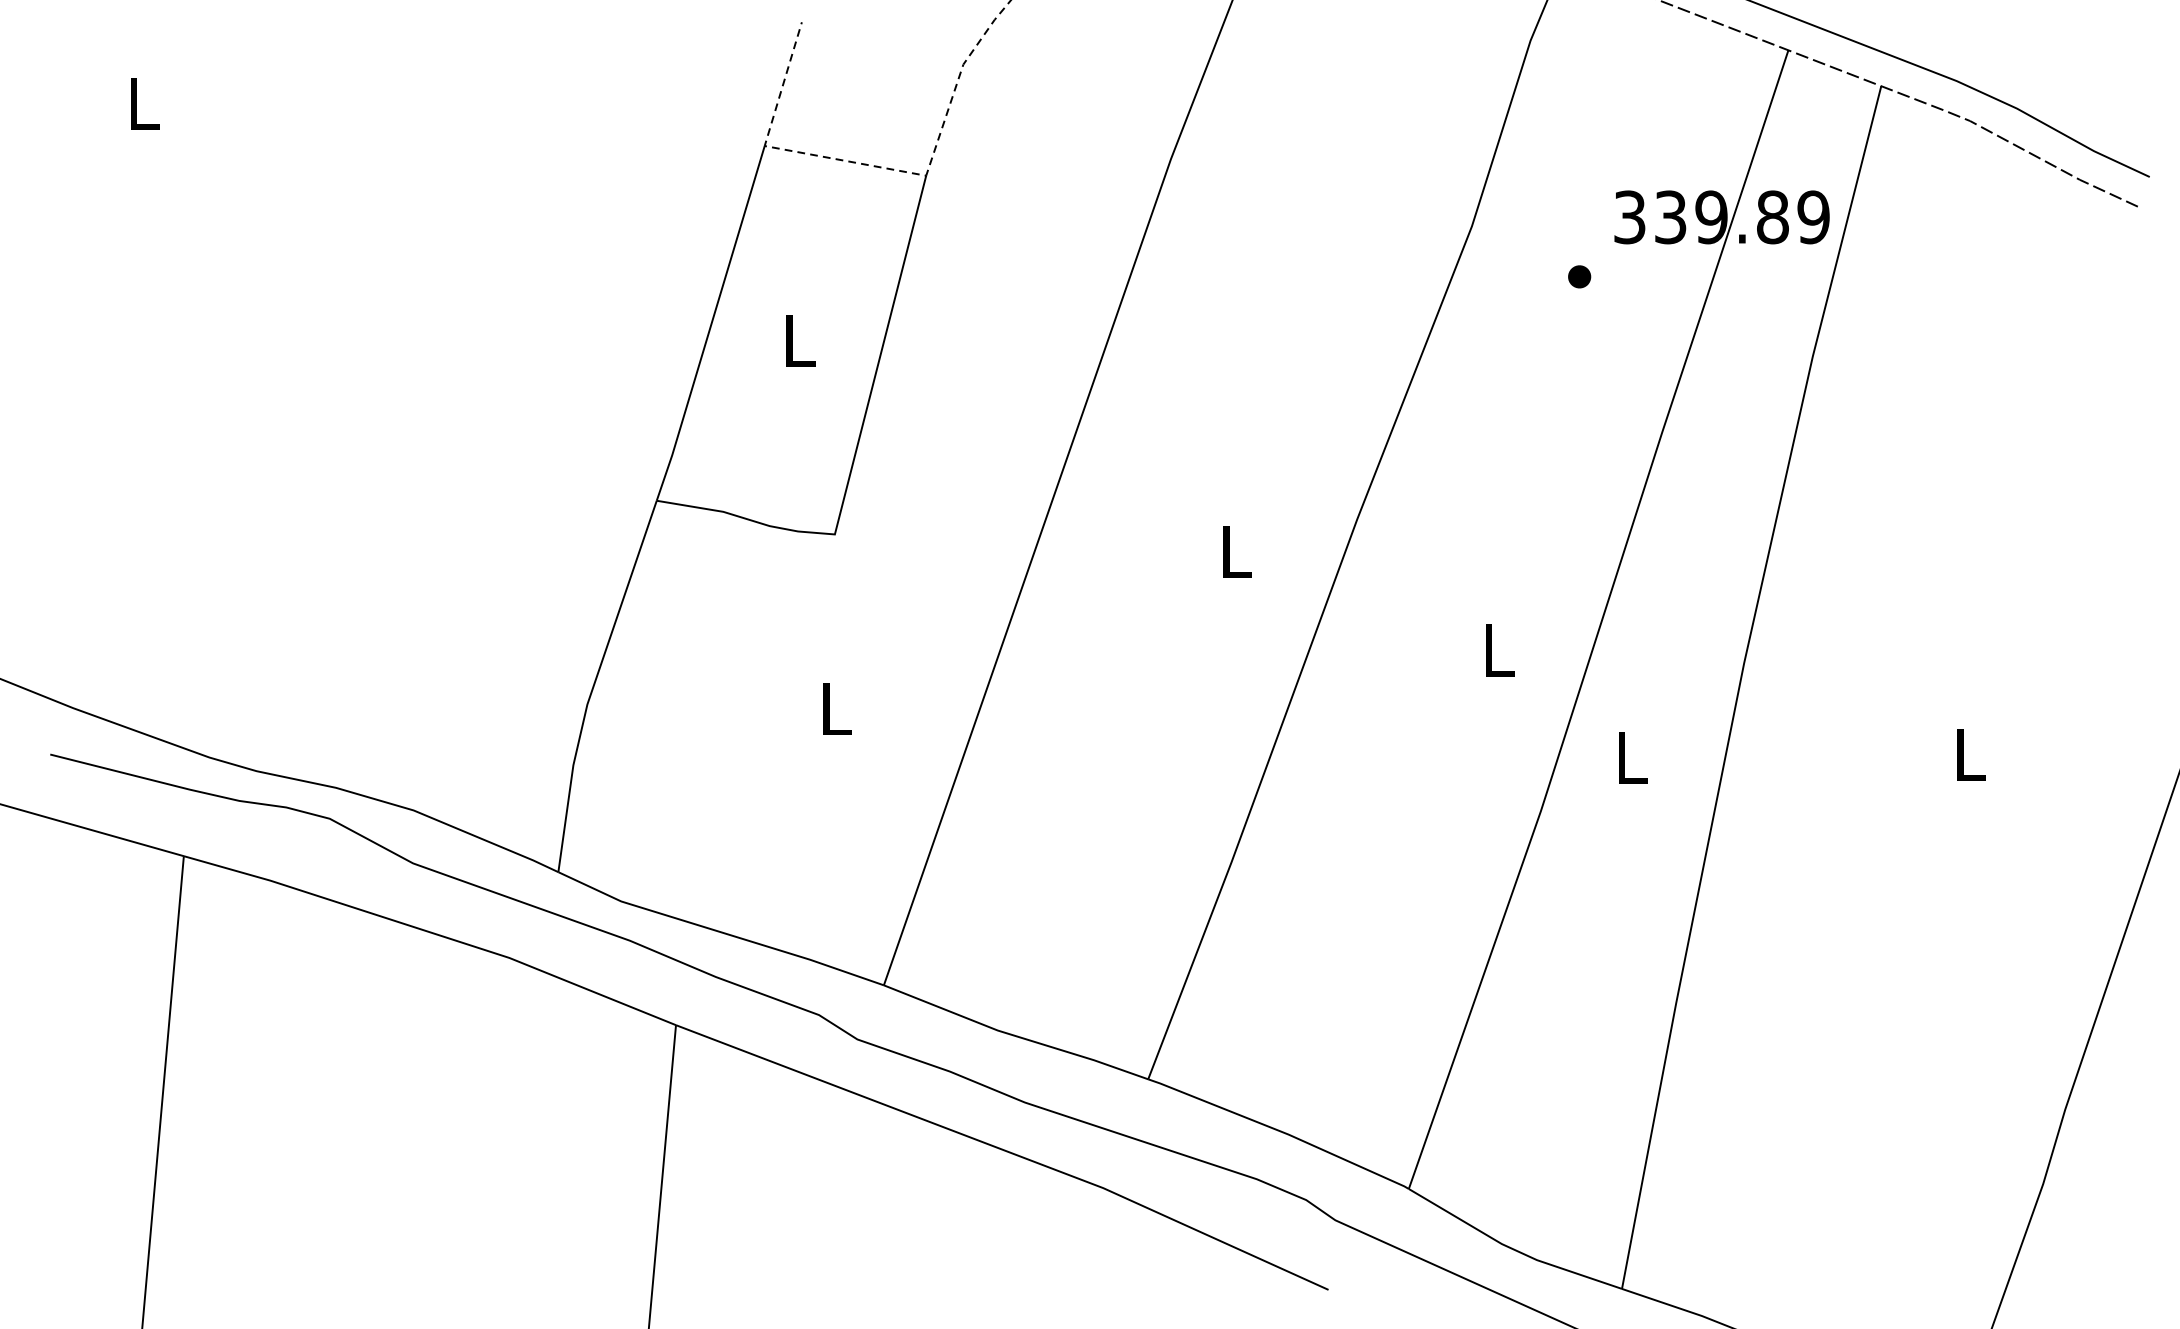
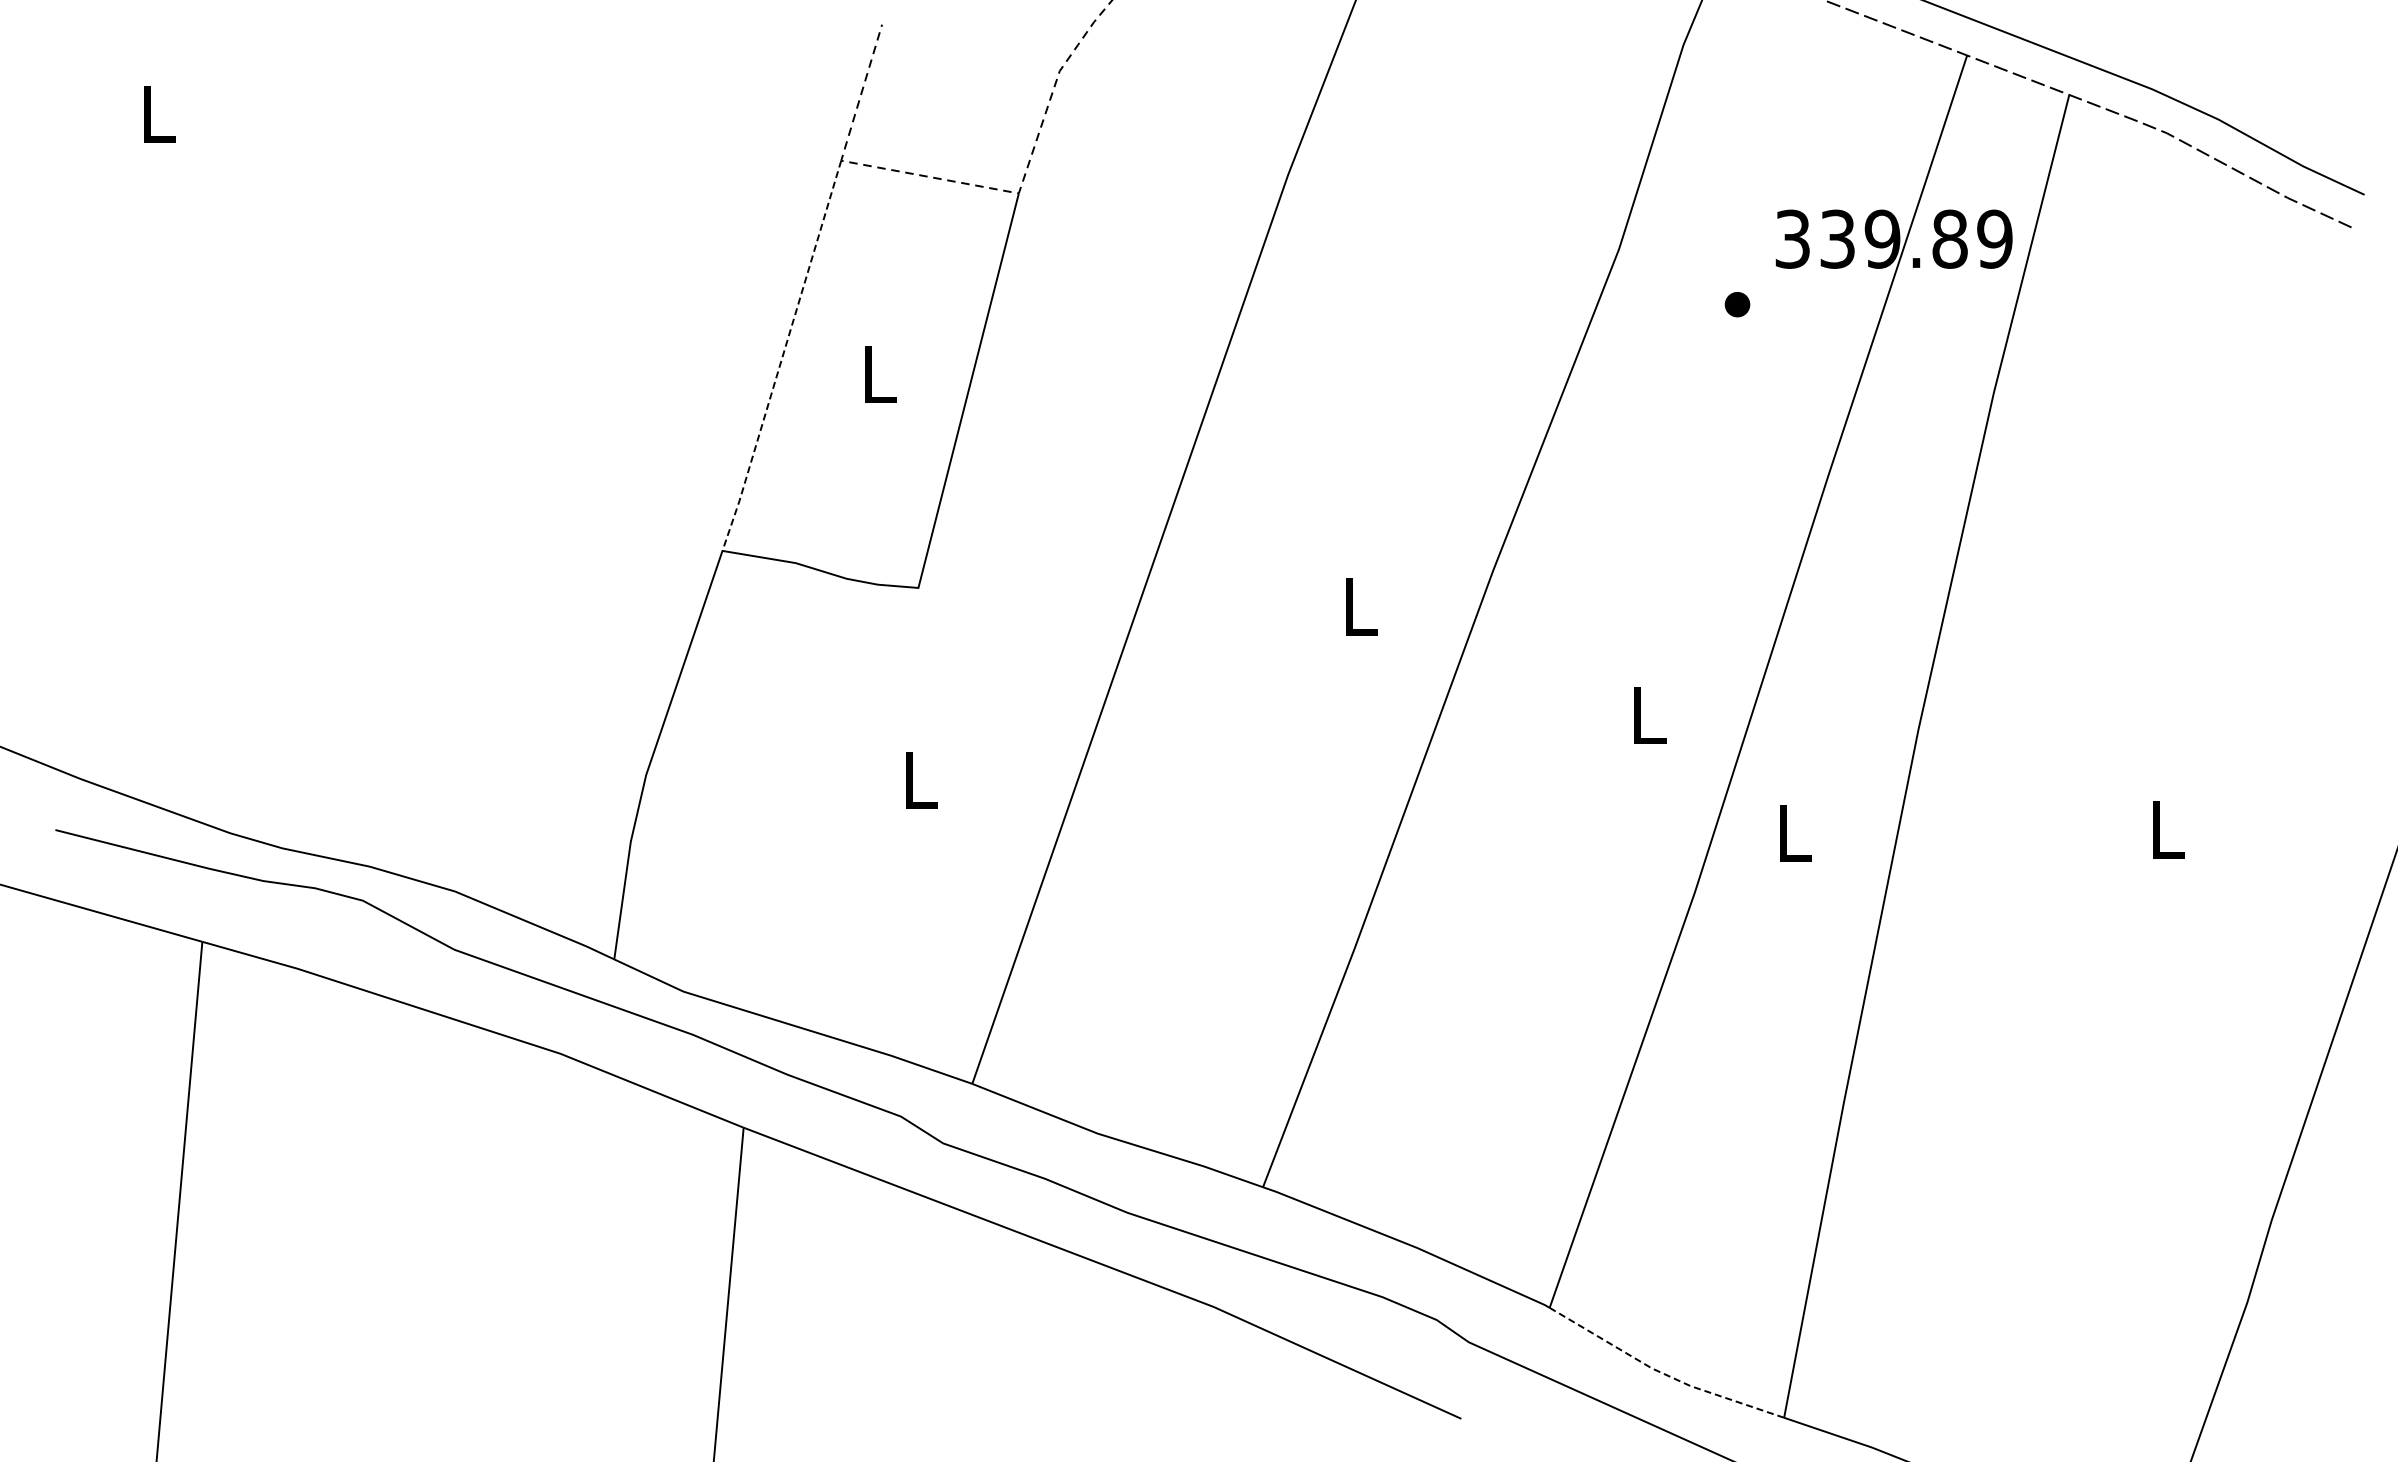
line: (711, 324) -> (782, 356), solid -> dashed
line: (1511, 1248) -> (1662, 1373), solid -> dashed

